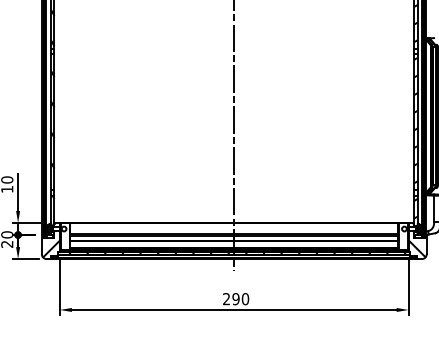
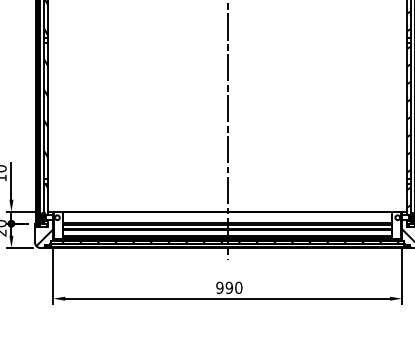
text: (226, 299) -> (219, 288), 290 -> 990

